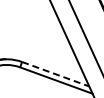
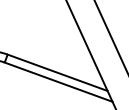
line: (55, 74) -> (57, 73), dashed -> solid

